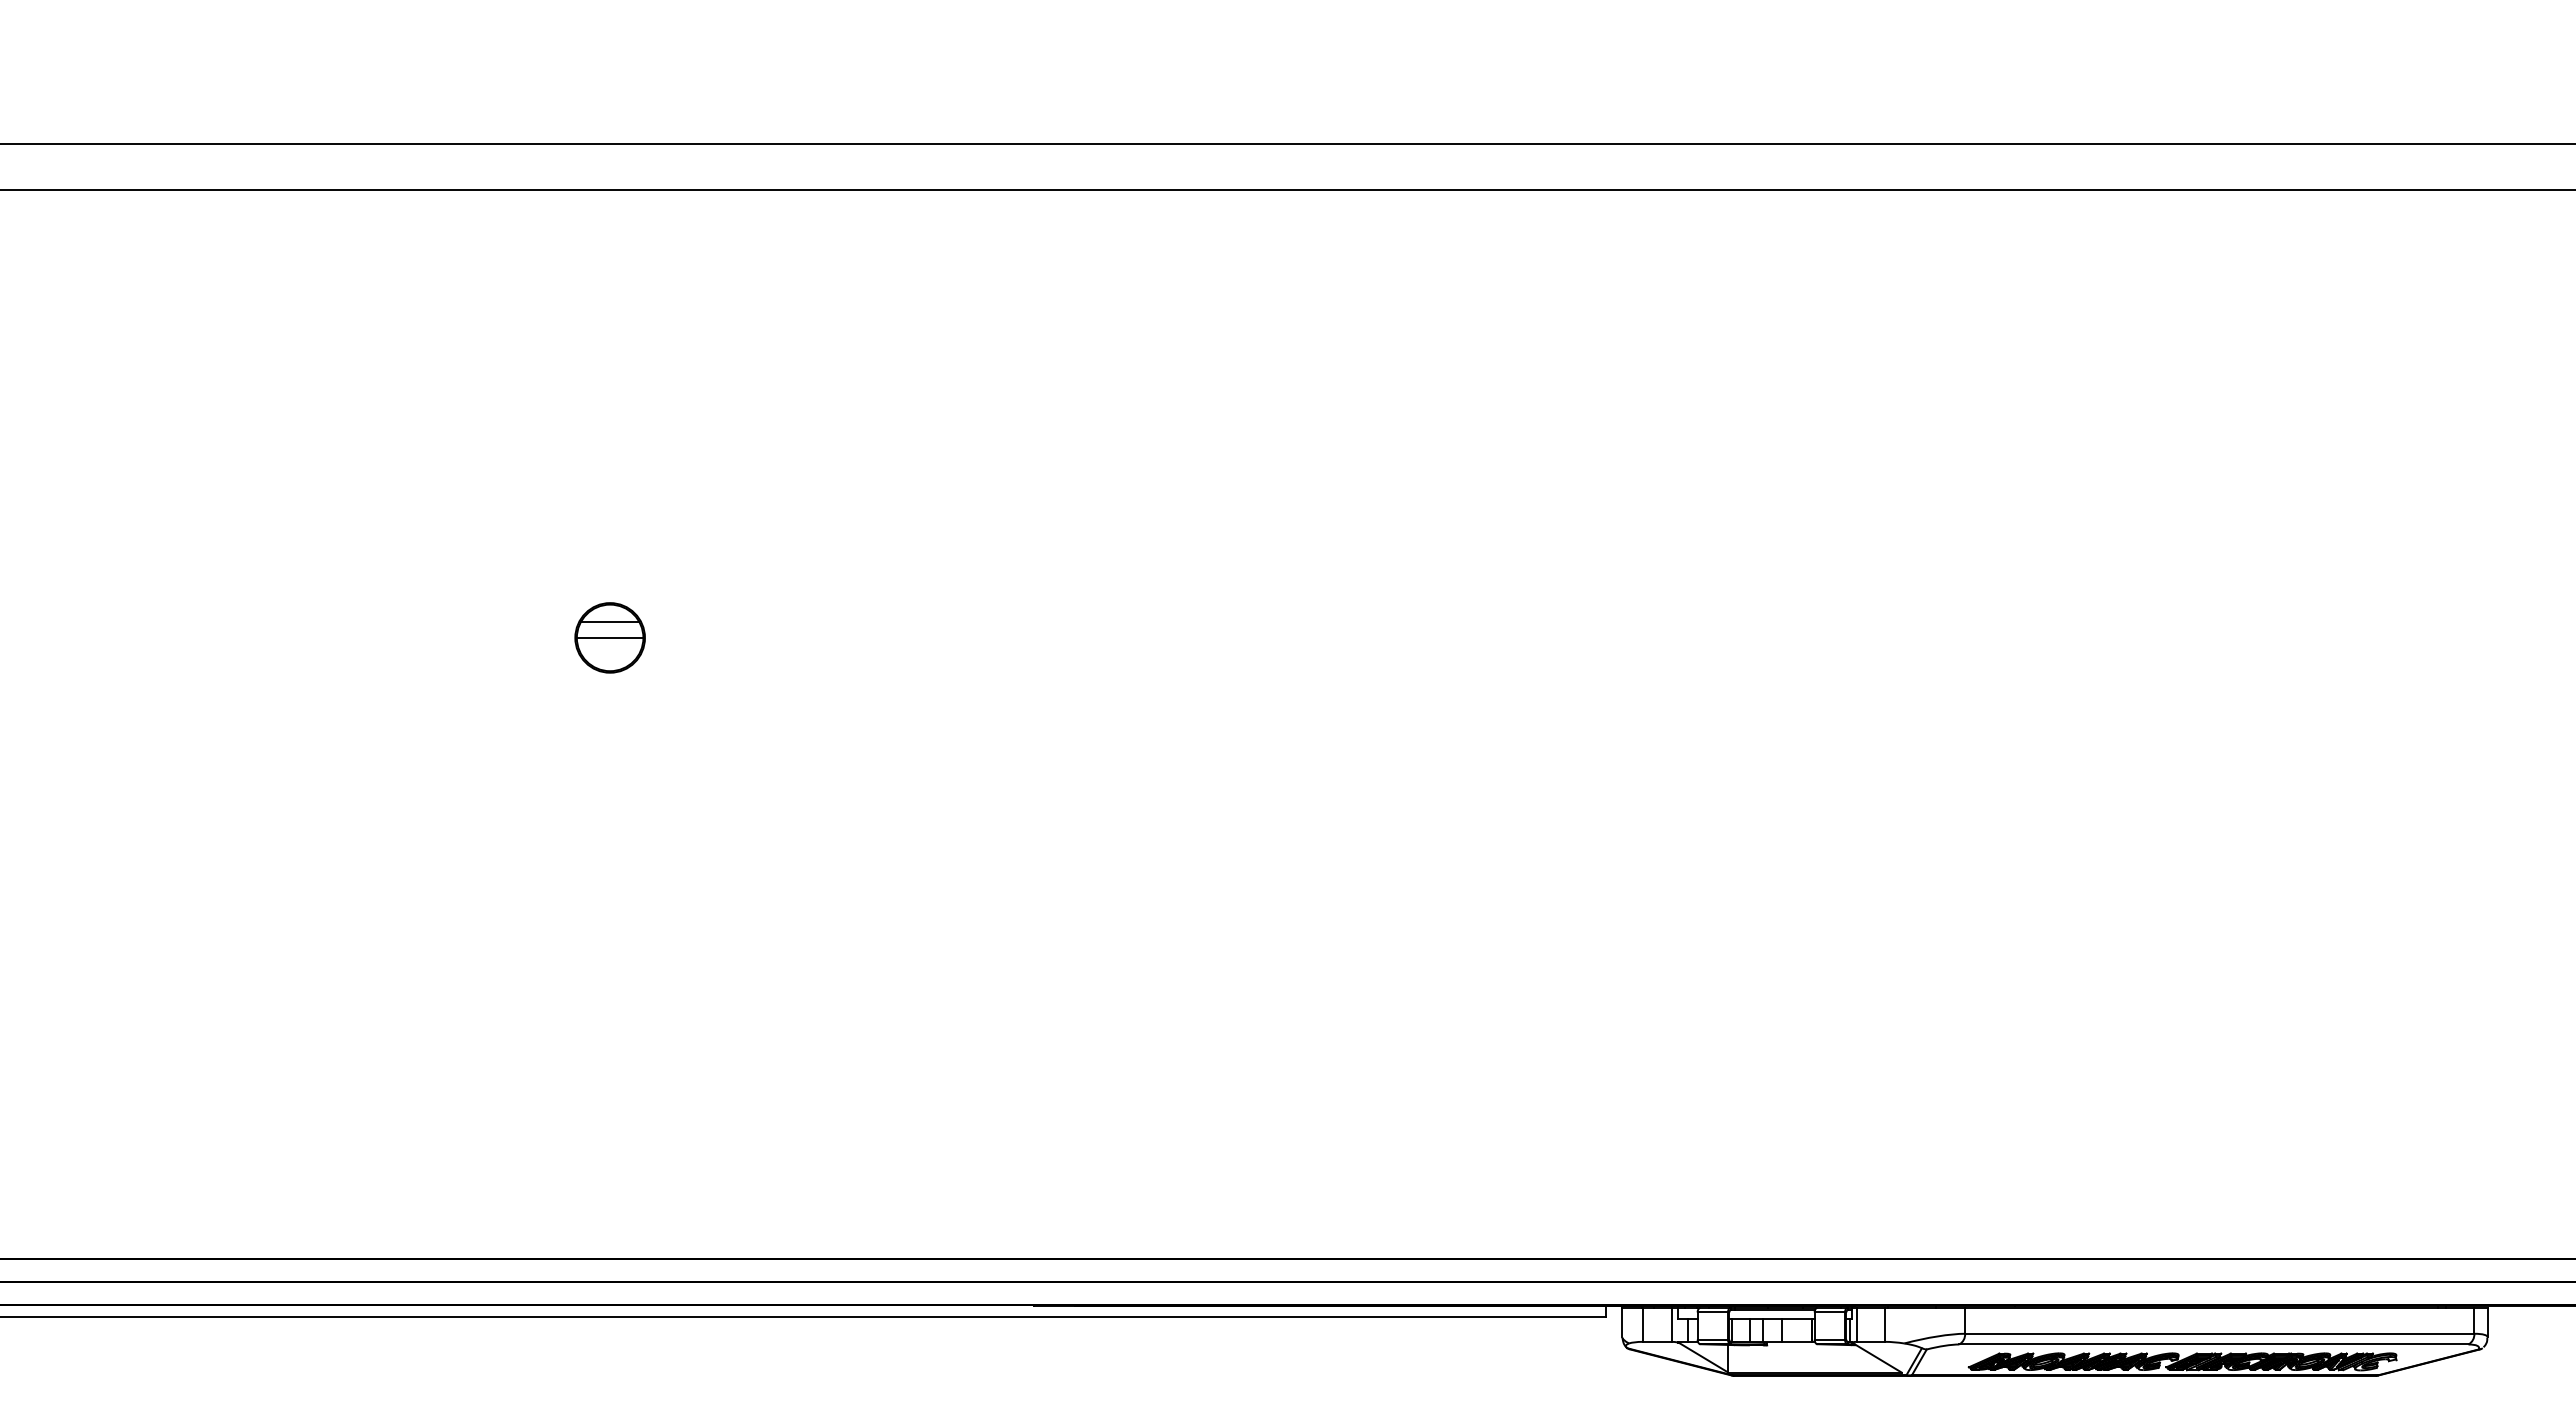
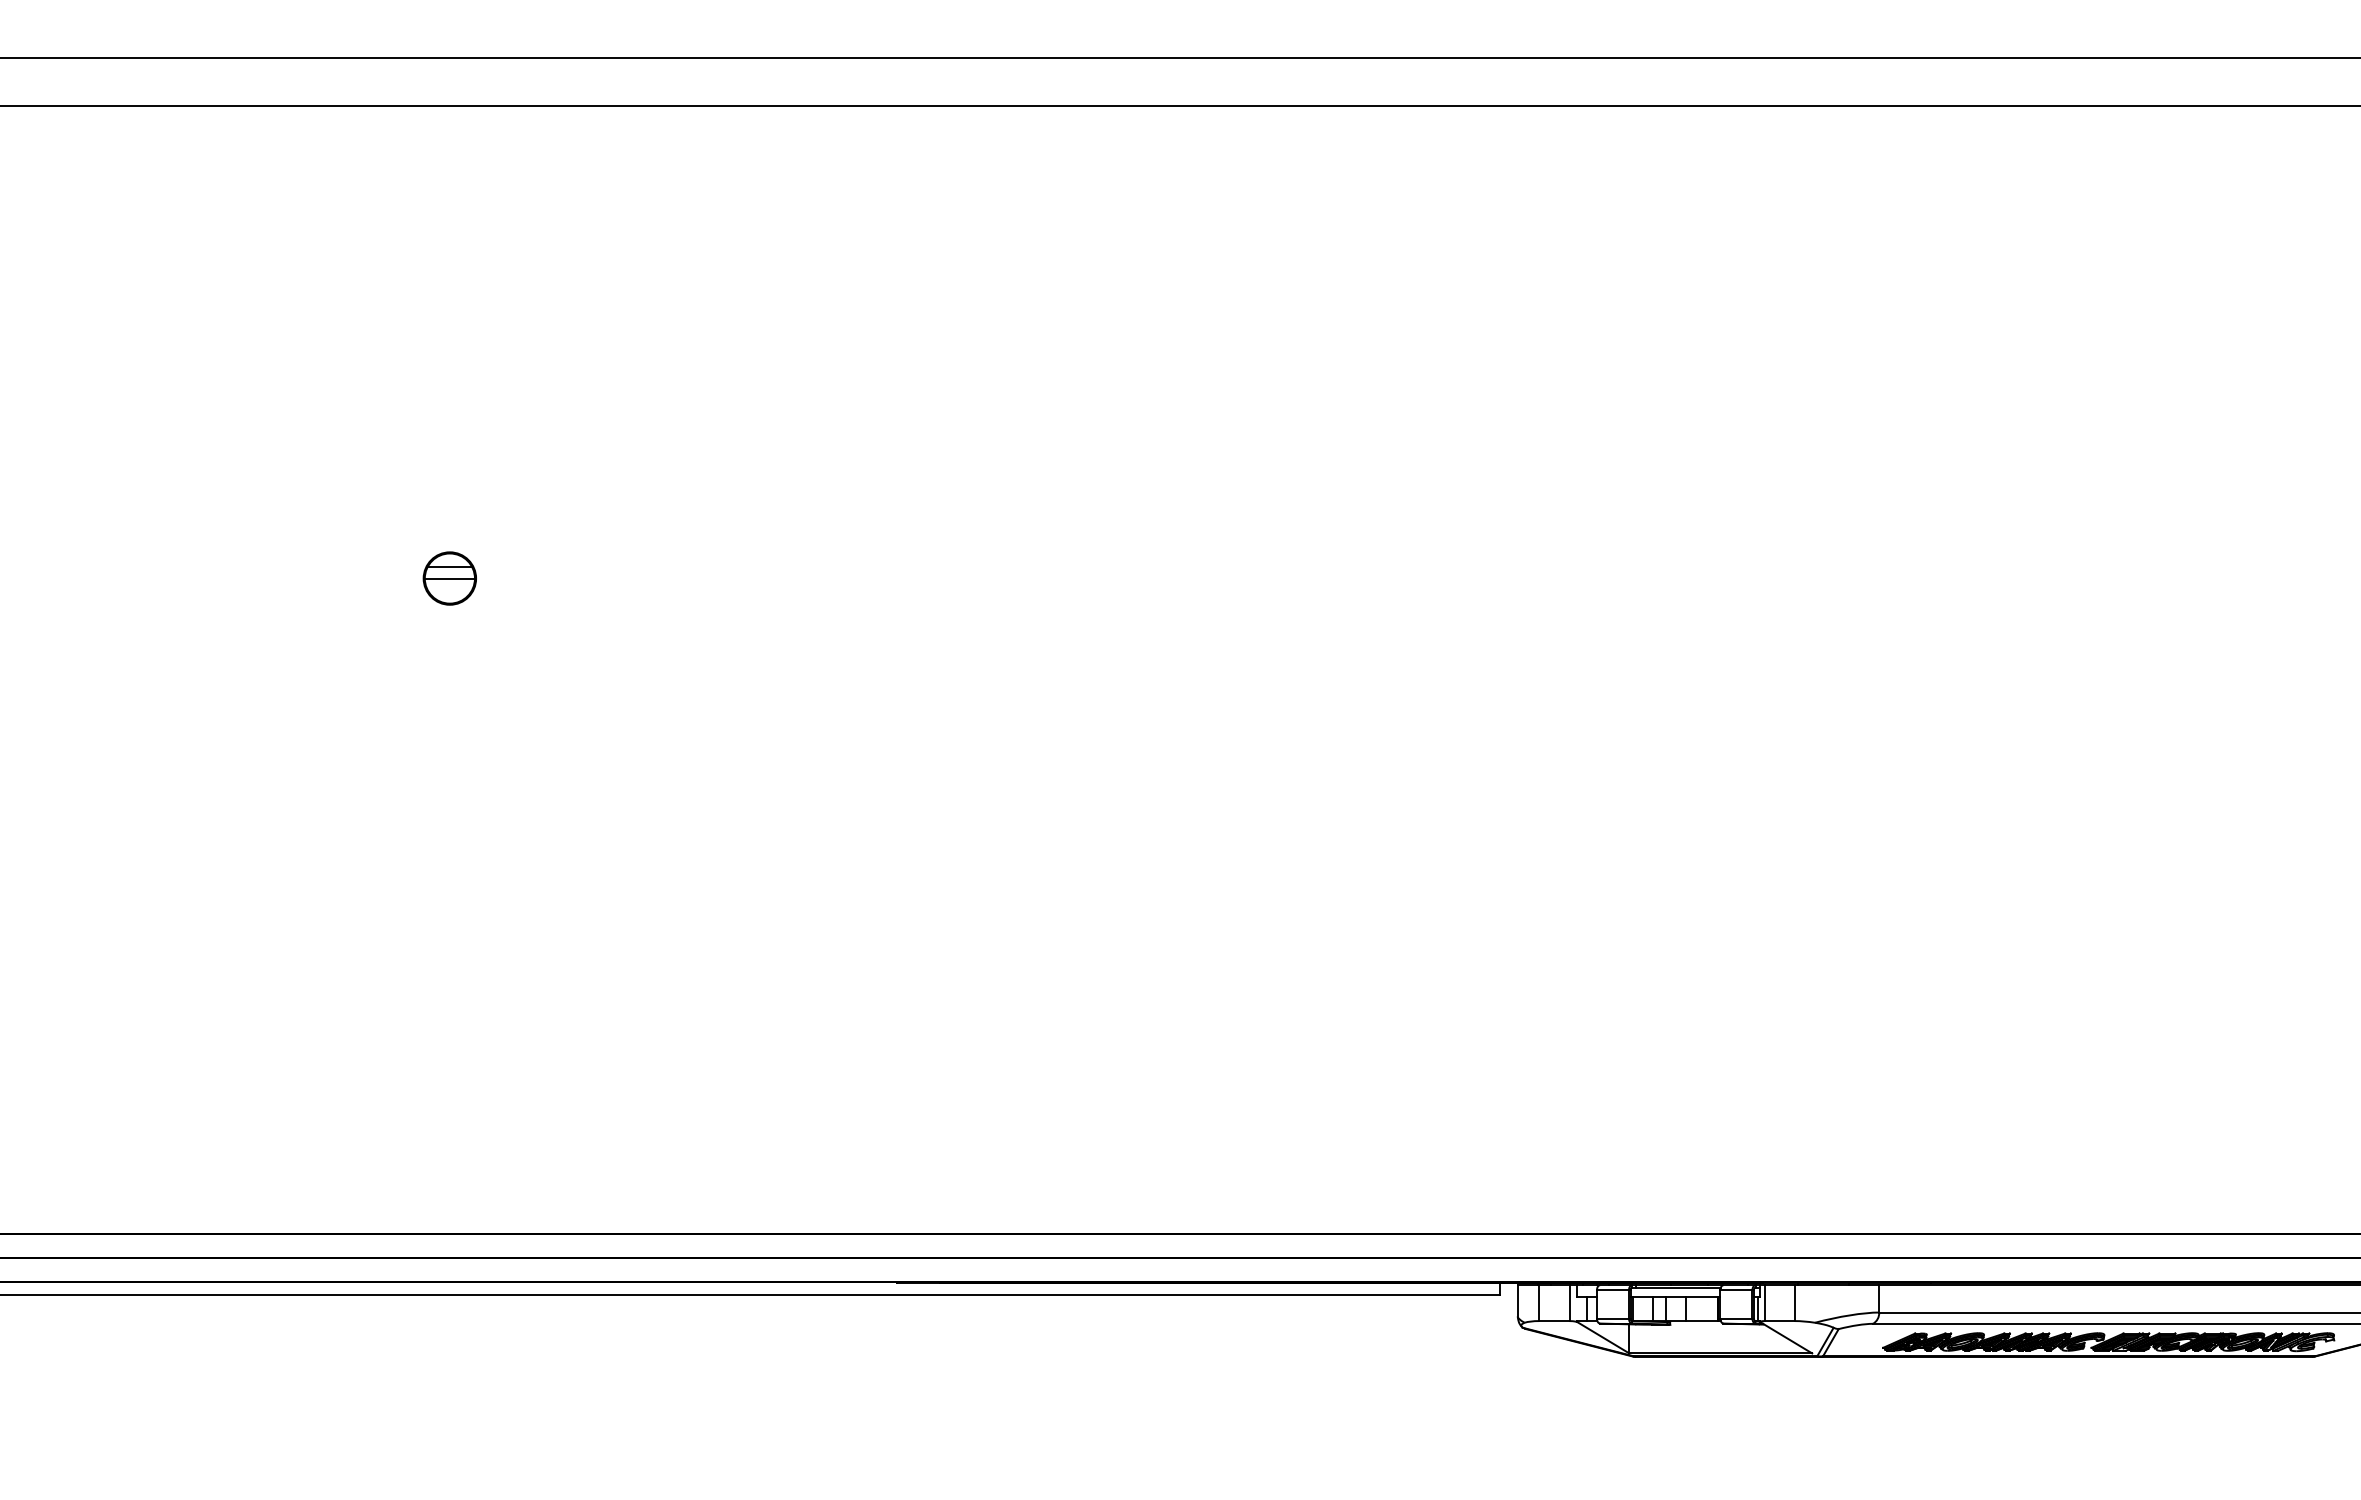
part: (609, 637) -> (449, 578), size x0.71

